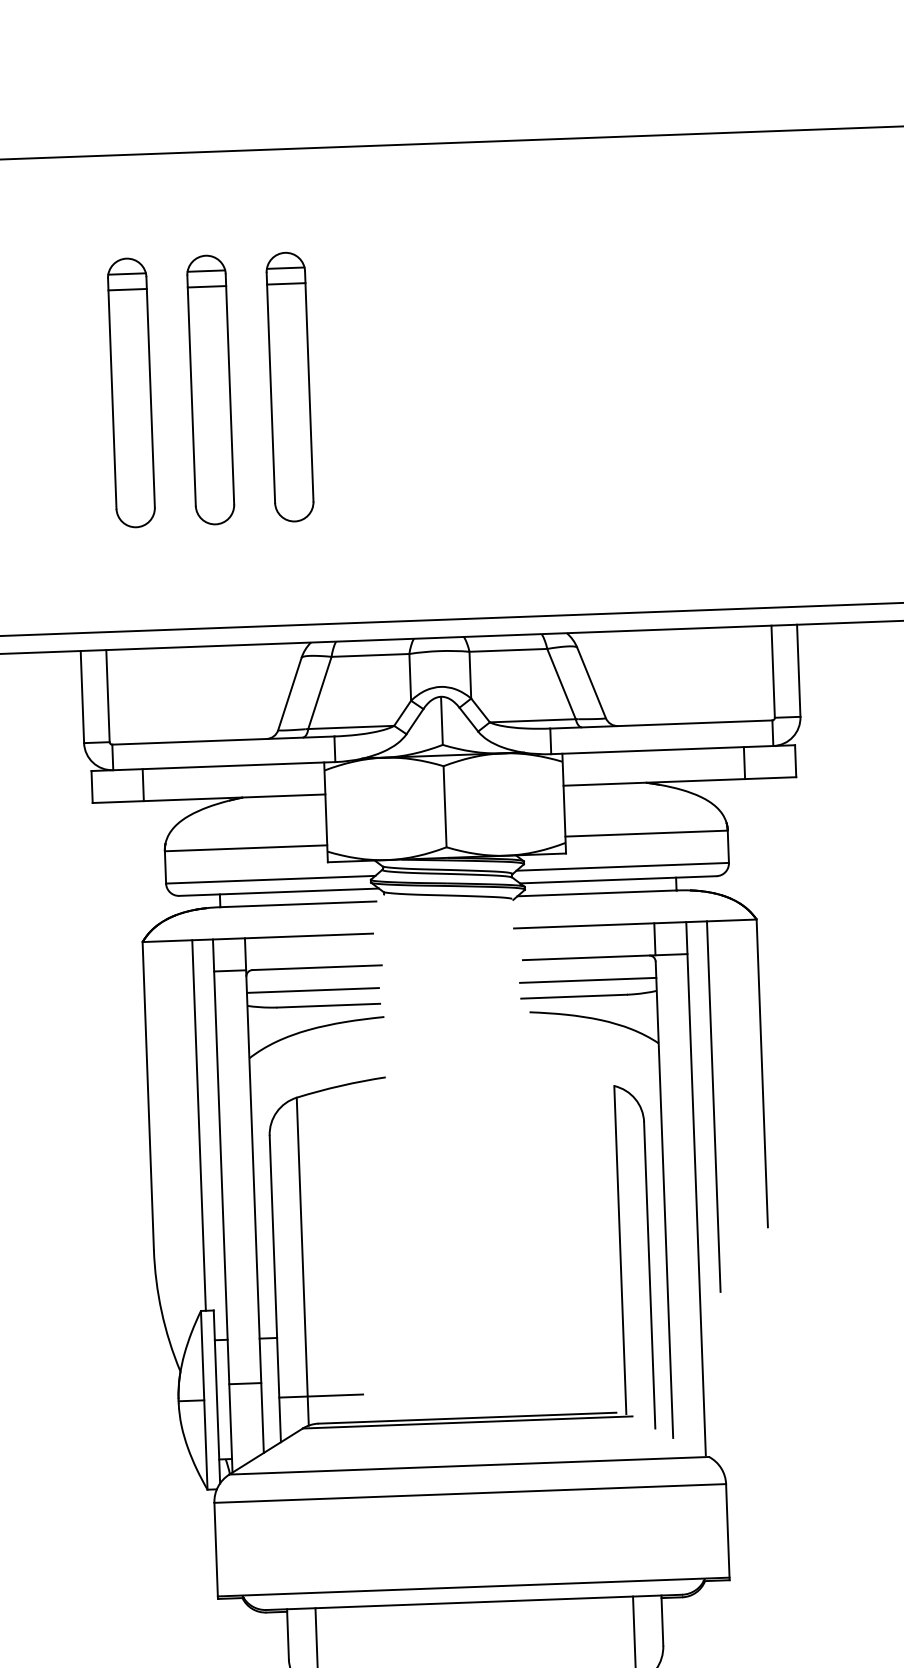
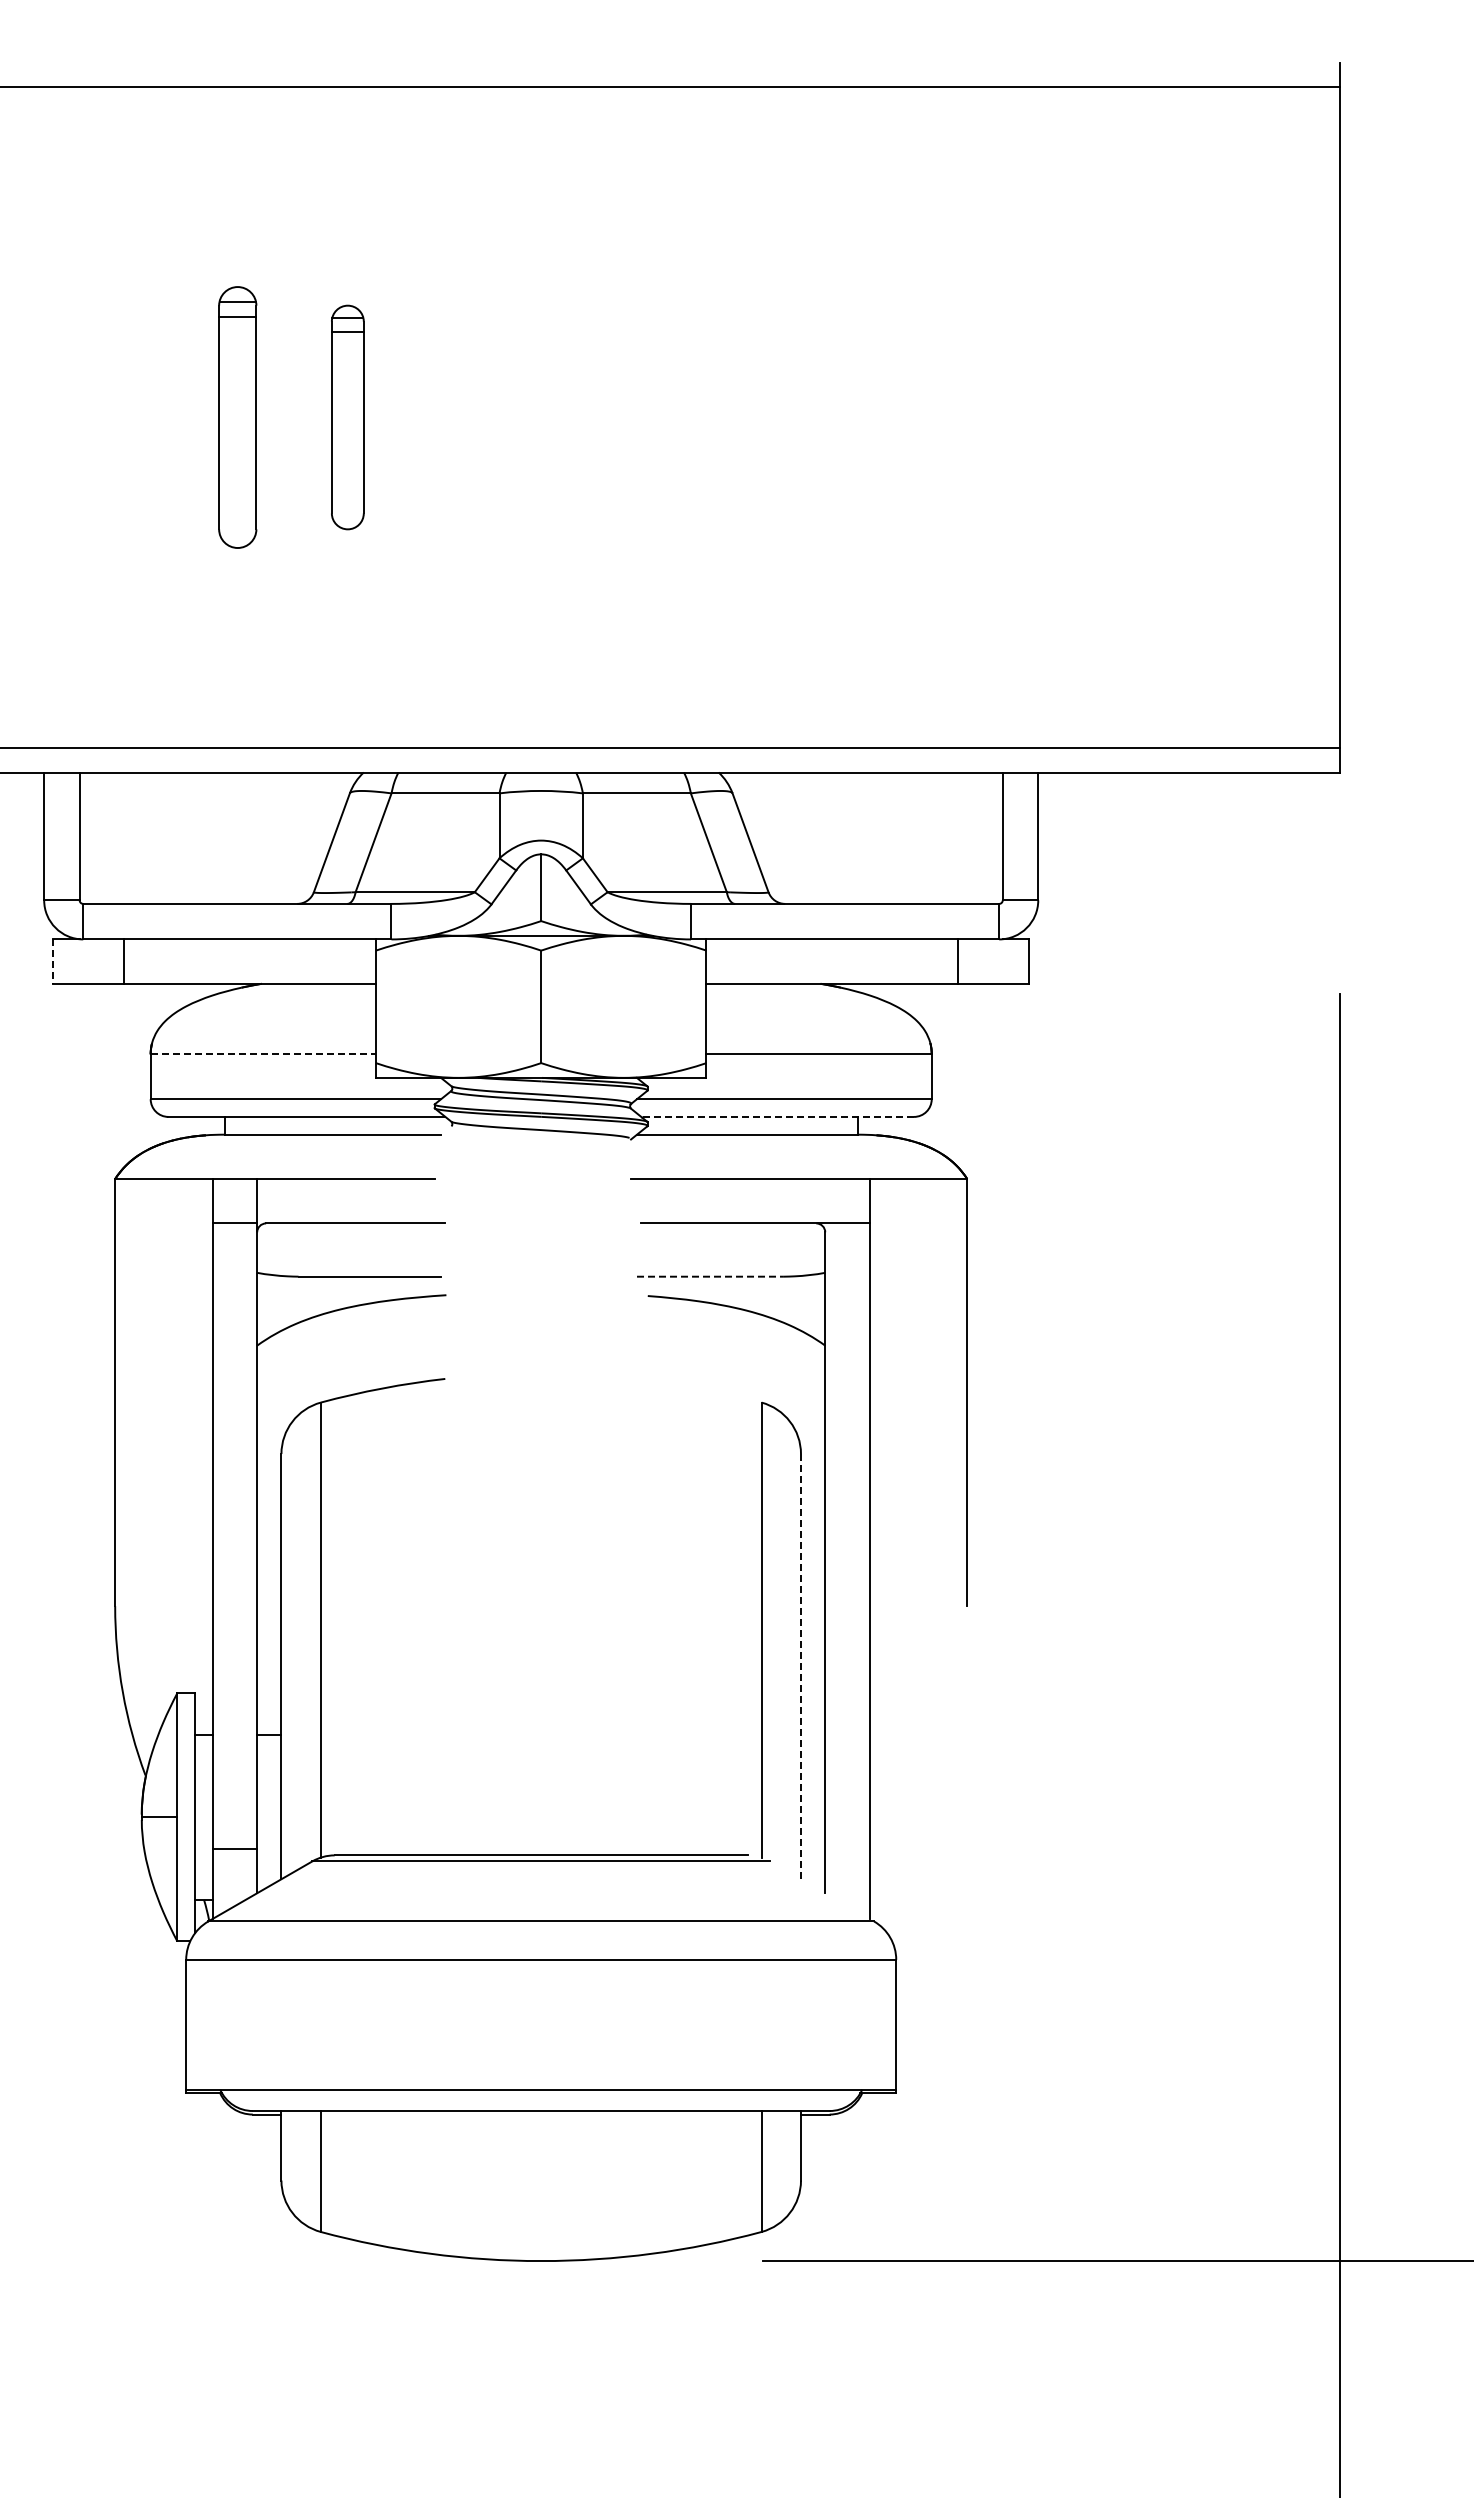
part: (289, 387) -> (347, 417), size x0.6
part: (210, 390) -> (237, 417), size x0.7
part: (131, 392) -> (127, 417), removed
line: (92, 787) -> (53, 962), solid -> dashed
line: (246, 848) -> (263, 1054), solid -> dashed
line: (618, 879) -> (777, 1116), solid -> dashed
line: (655, 939) -> (825, 1201), removed
line: (588, 980) -> (730, 1254), removed
line: (312, 990) -> (348, 1254), removed
line: (574, 996) -> (710, 1276), solid -> dashed
line: (713, 1106) -> (898, 1436), removed
line: (199, 1125) -> (184, 1436), removed
line: (649, 1275) -> (800, 1666), solid -> dashed
line: (244, 1383) -> (234, 1849), moved
line: (321, 1396) -> (339, 1817), removed

